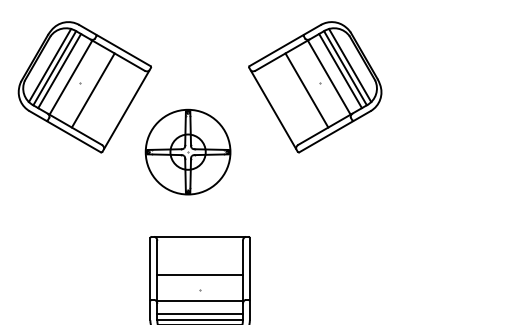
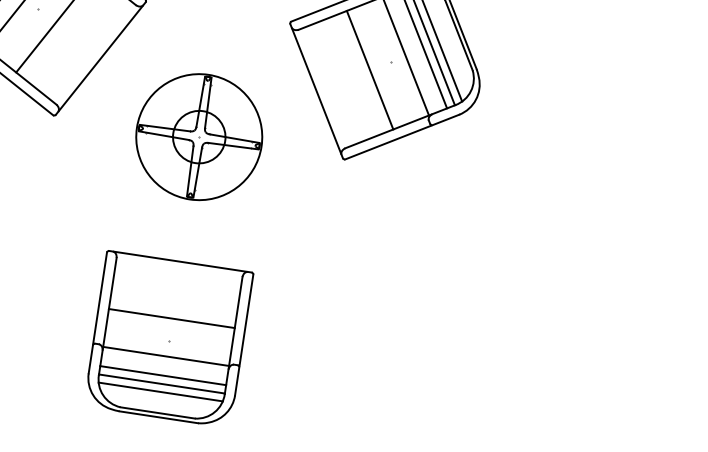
part: (187, 151) -> (198, 136), moved

